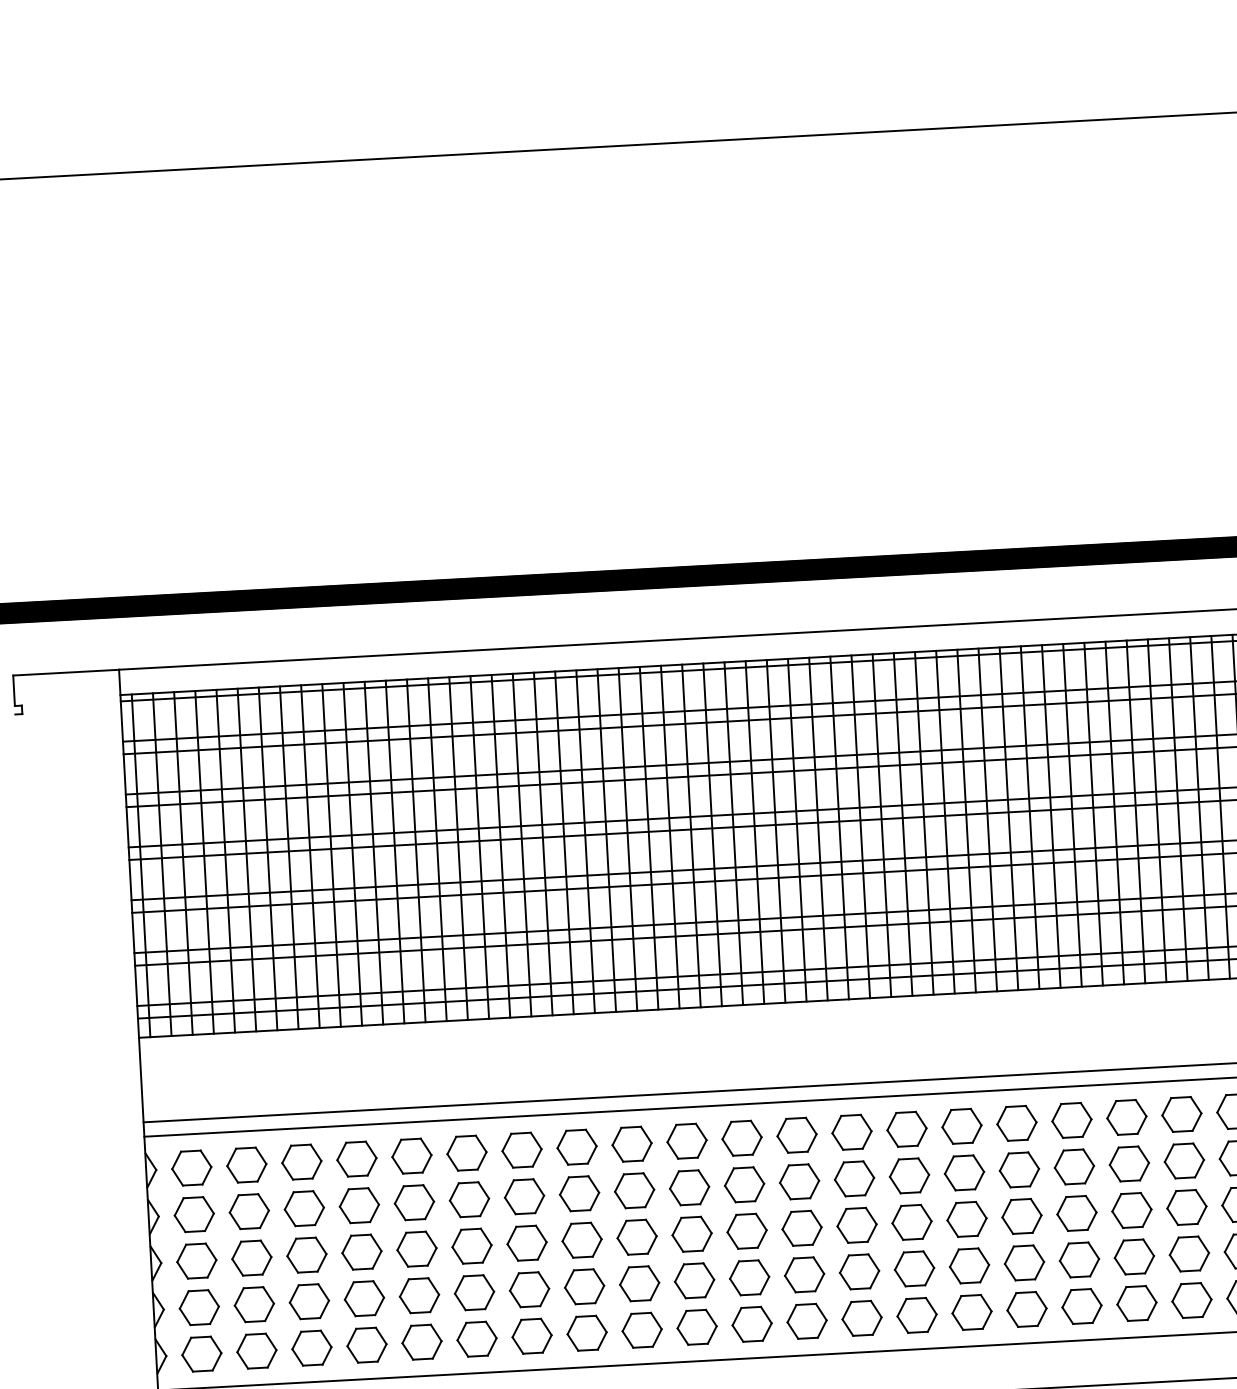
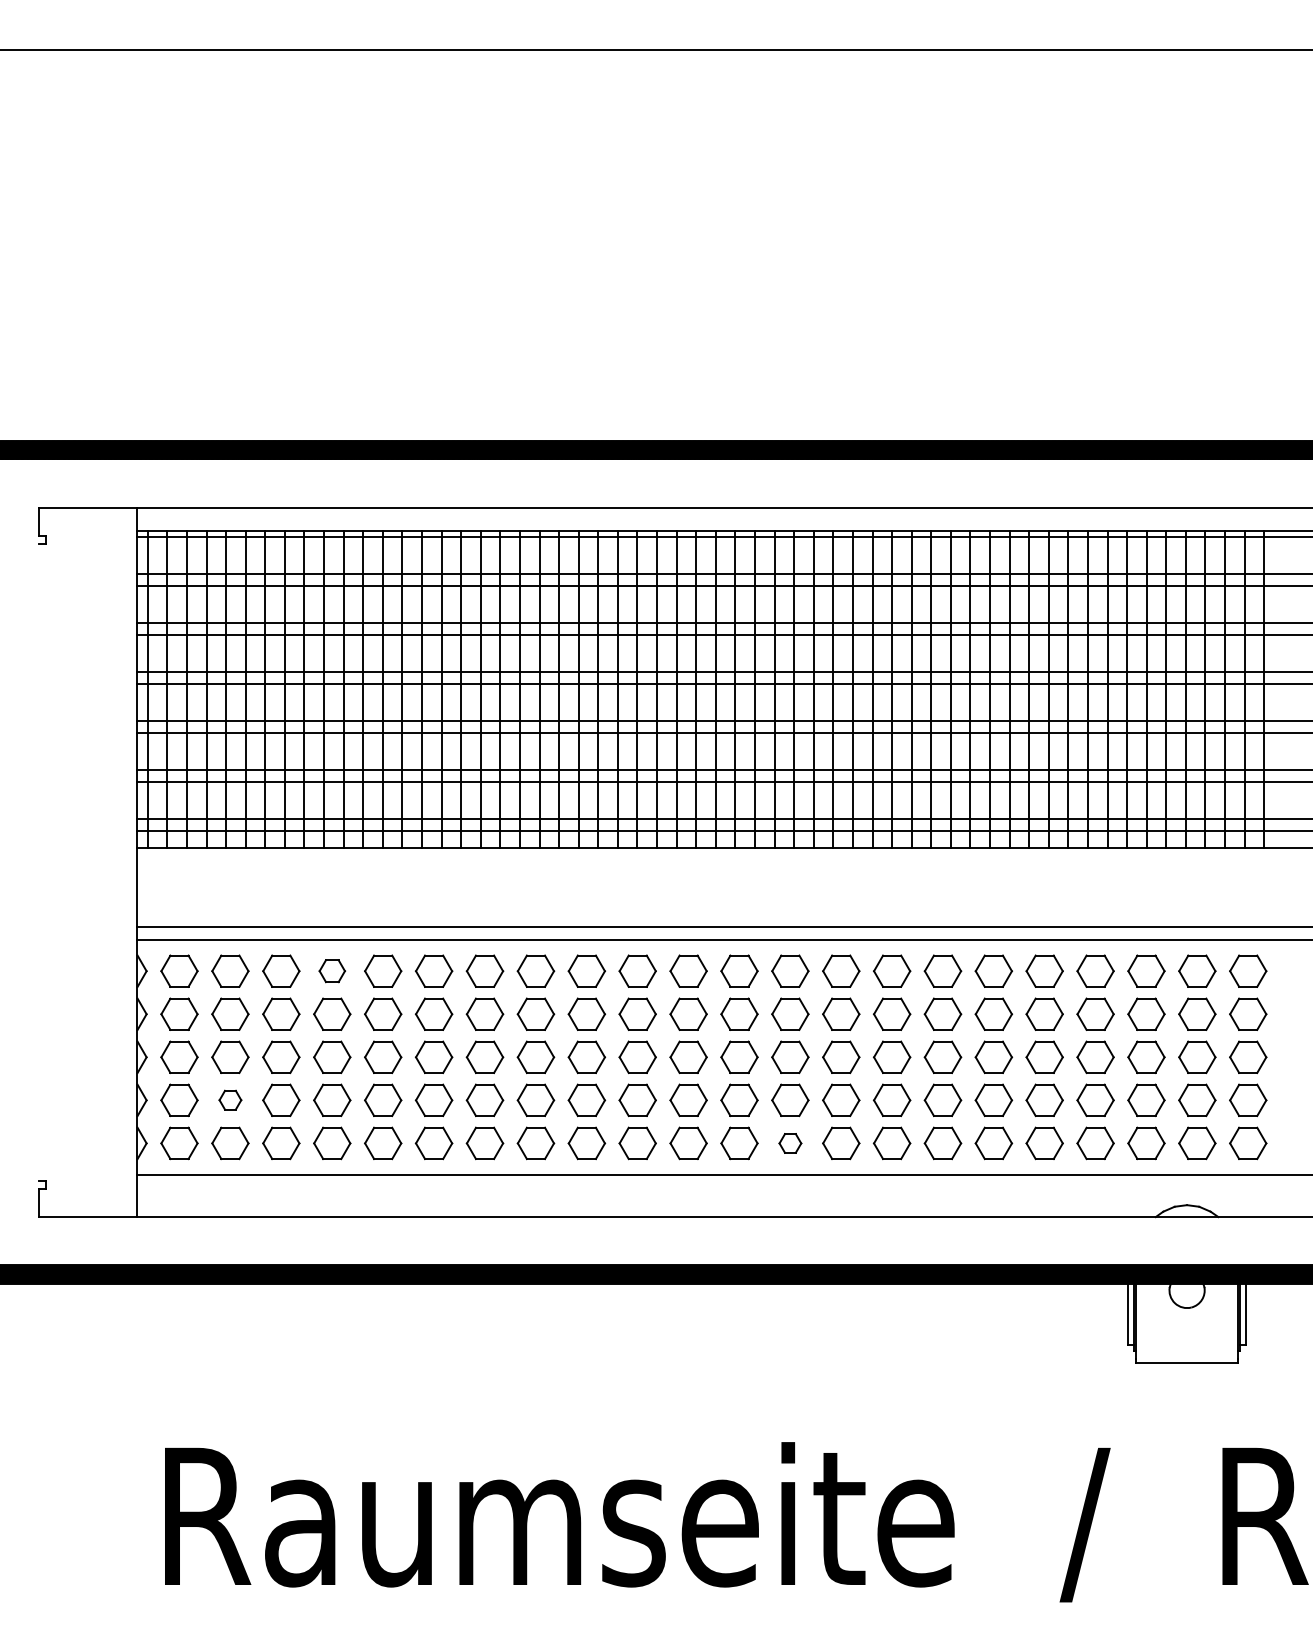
part: (357, 1158) -> (332, 970), size x0.7
part: (254, 1303) -> (230, 1099), size x0.6
part: (862, 1318) -> (790, 1143), size x0.6

